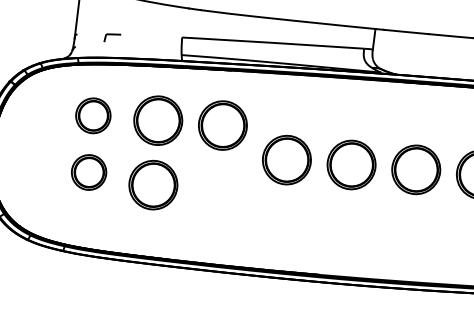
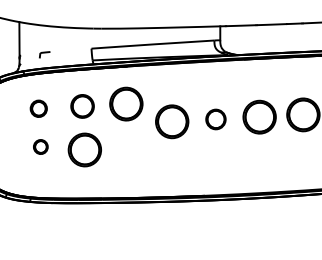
part: (93, 115) -> (38, 108), size x0.7
part: (158, 120) -> (82, 106), size x0.7
part: (350, 164) -> (215, 119), size x0.6
part: (88, 171) -> (40, 146), size x0.6

